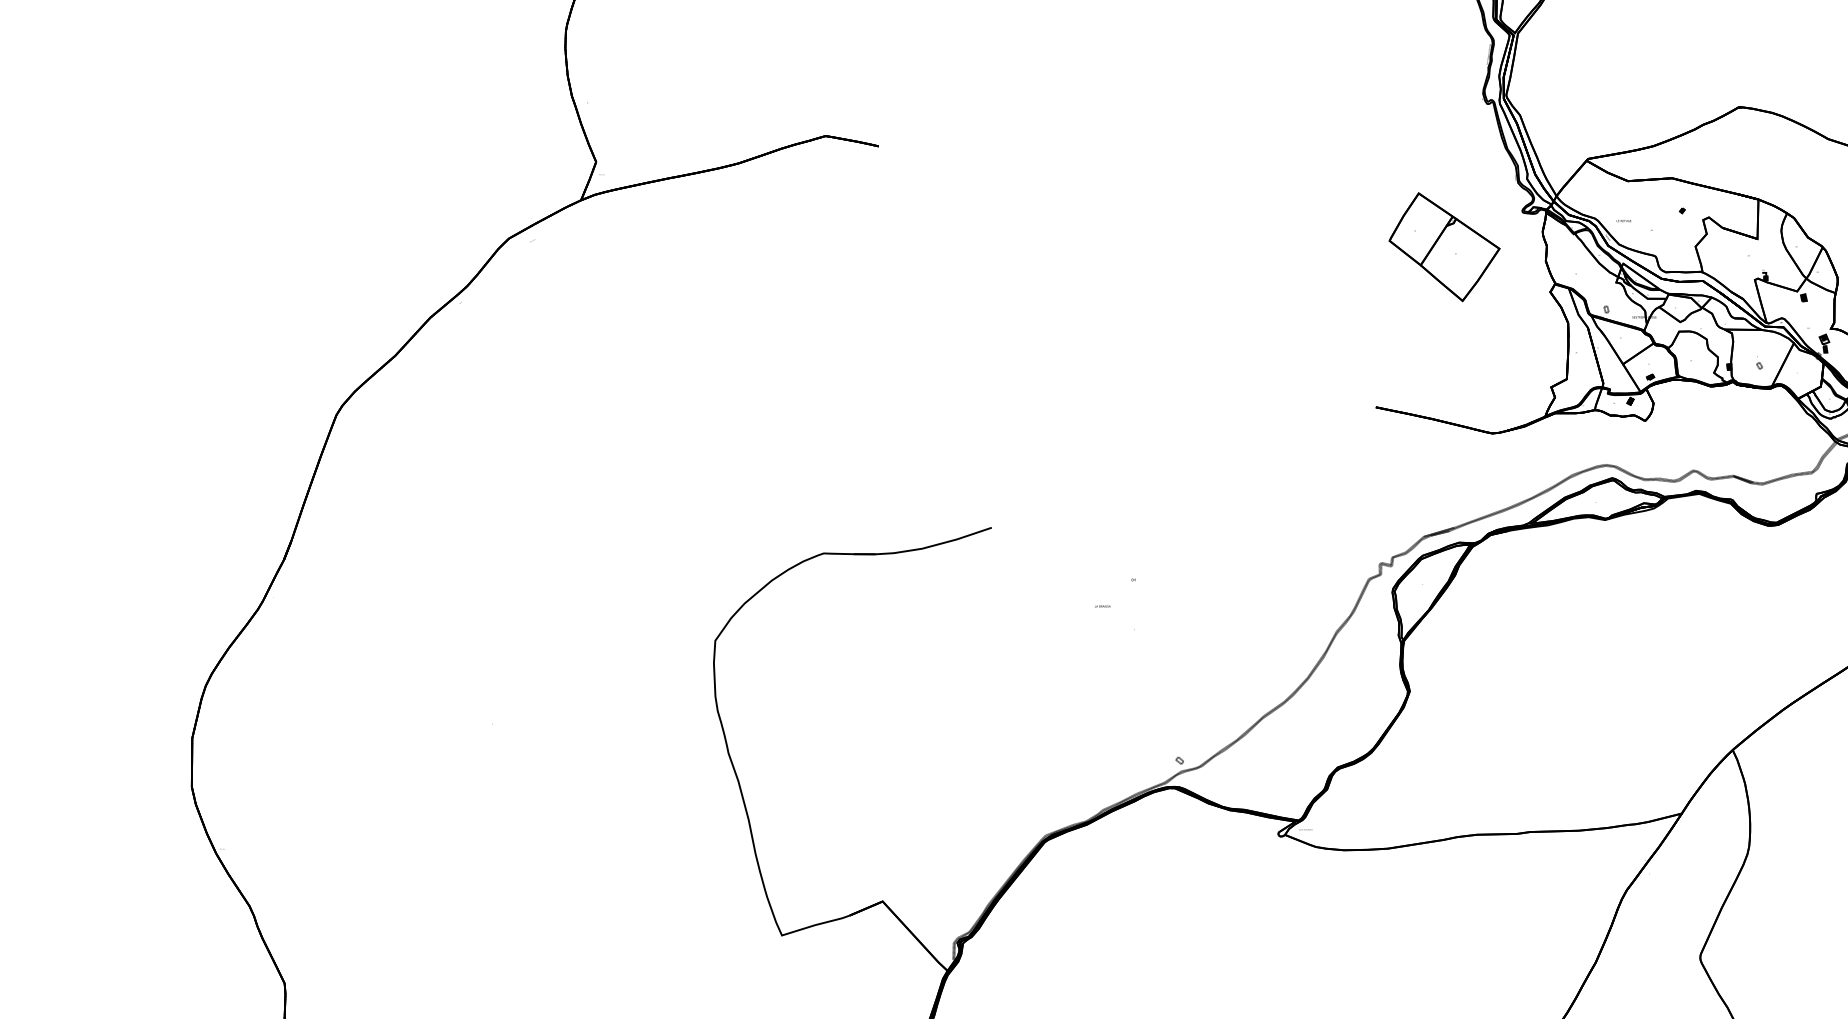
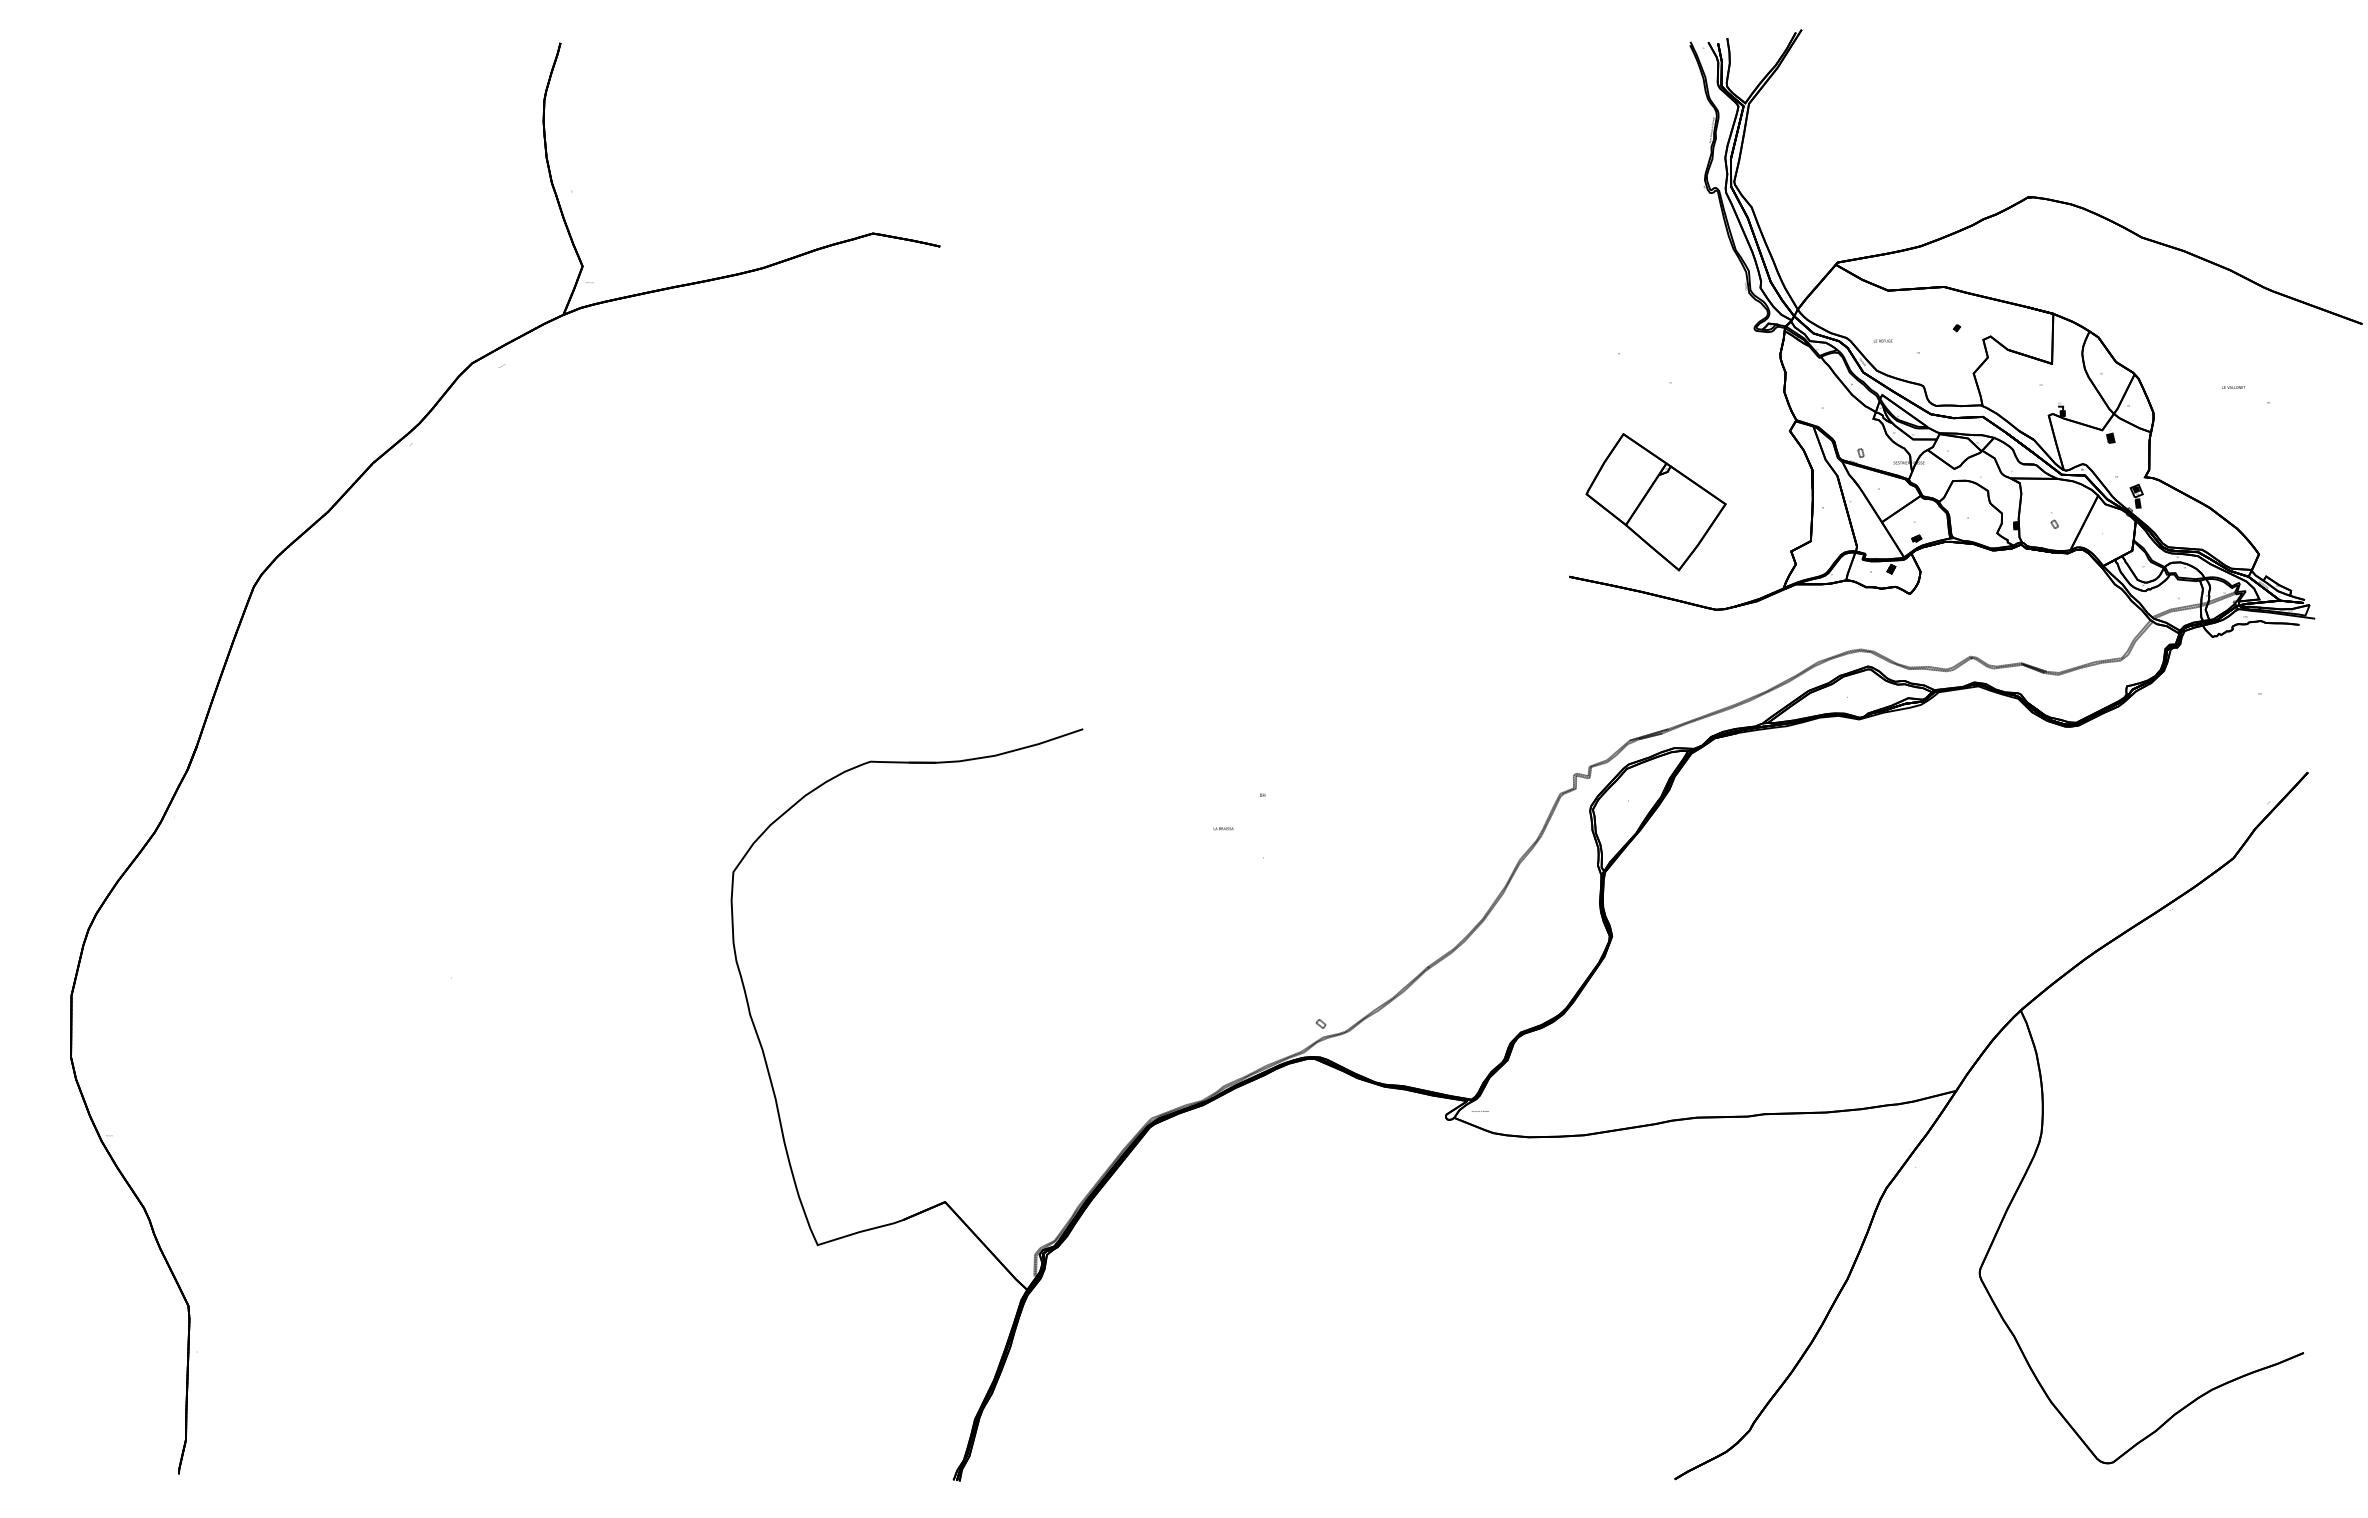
part: (1444, 247) -> (1655, 502), moved

